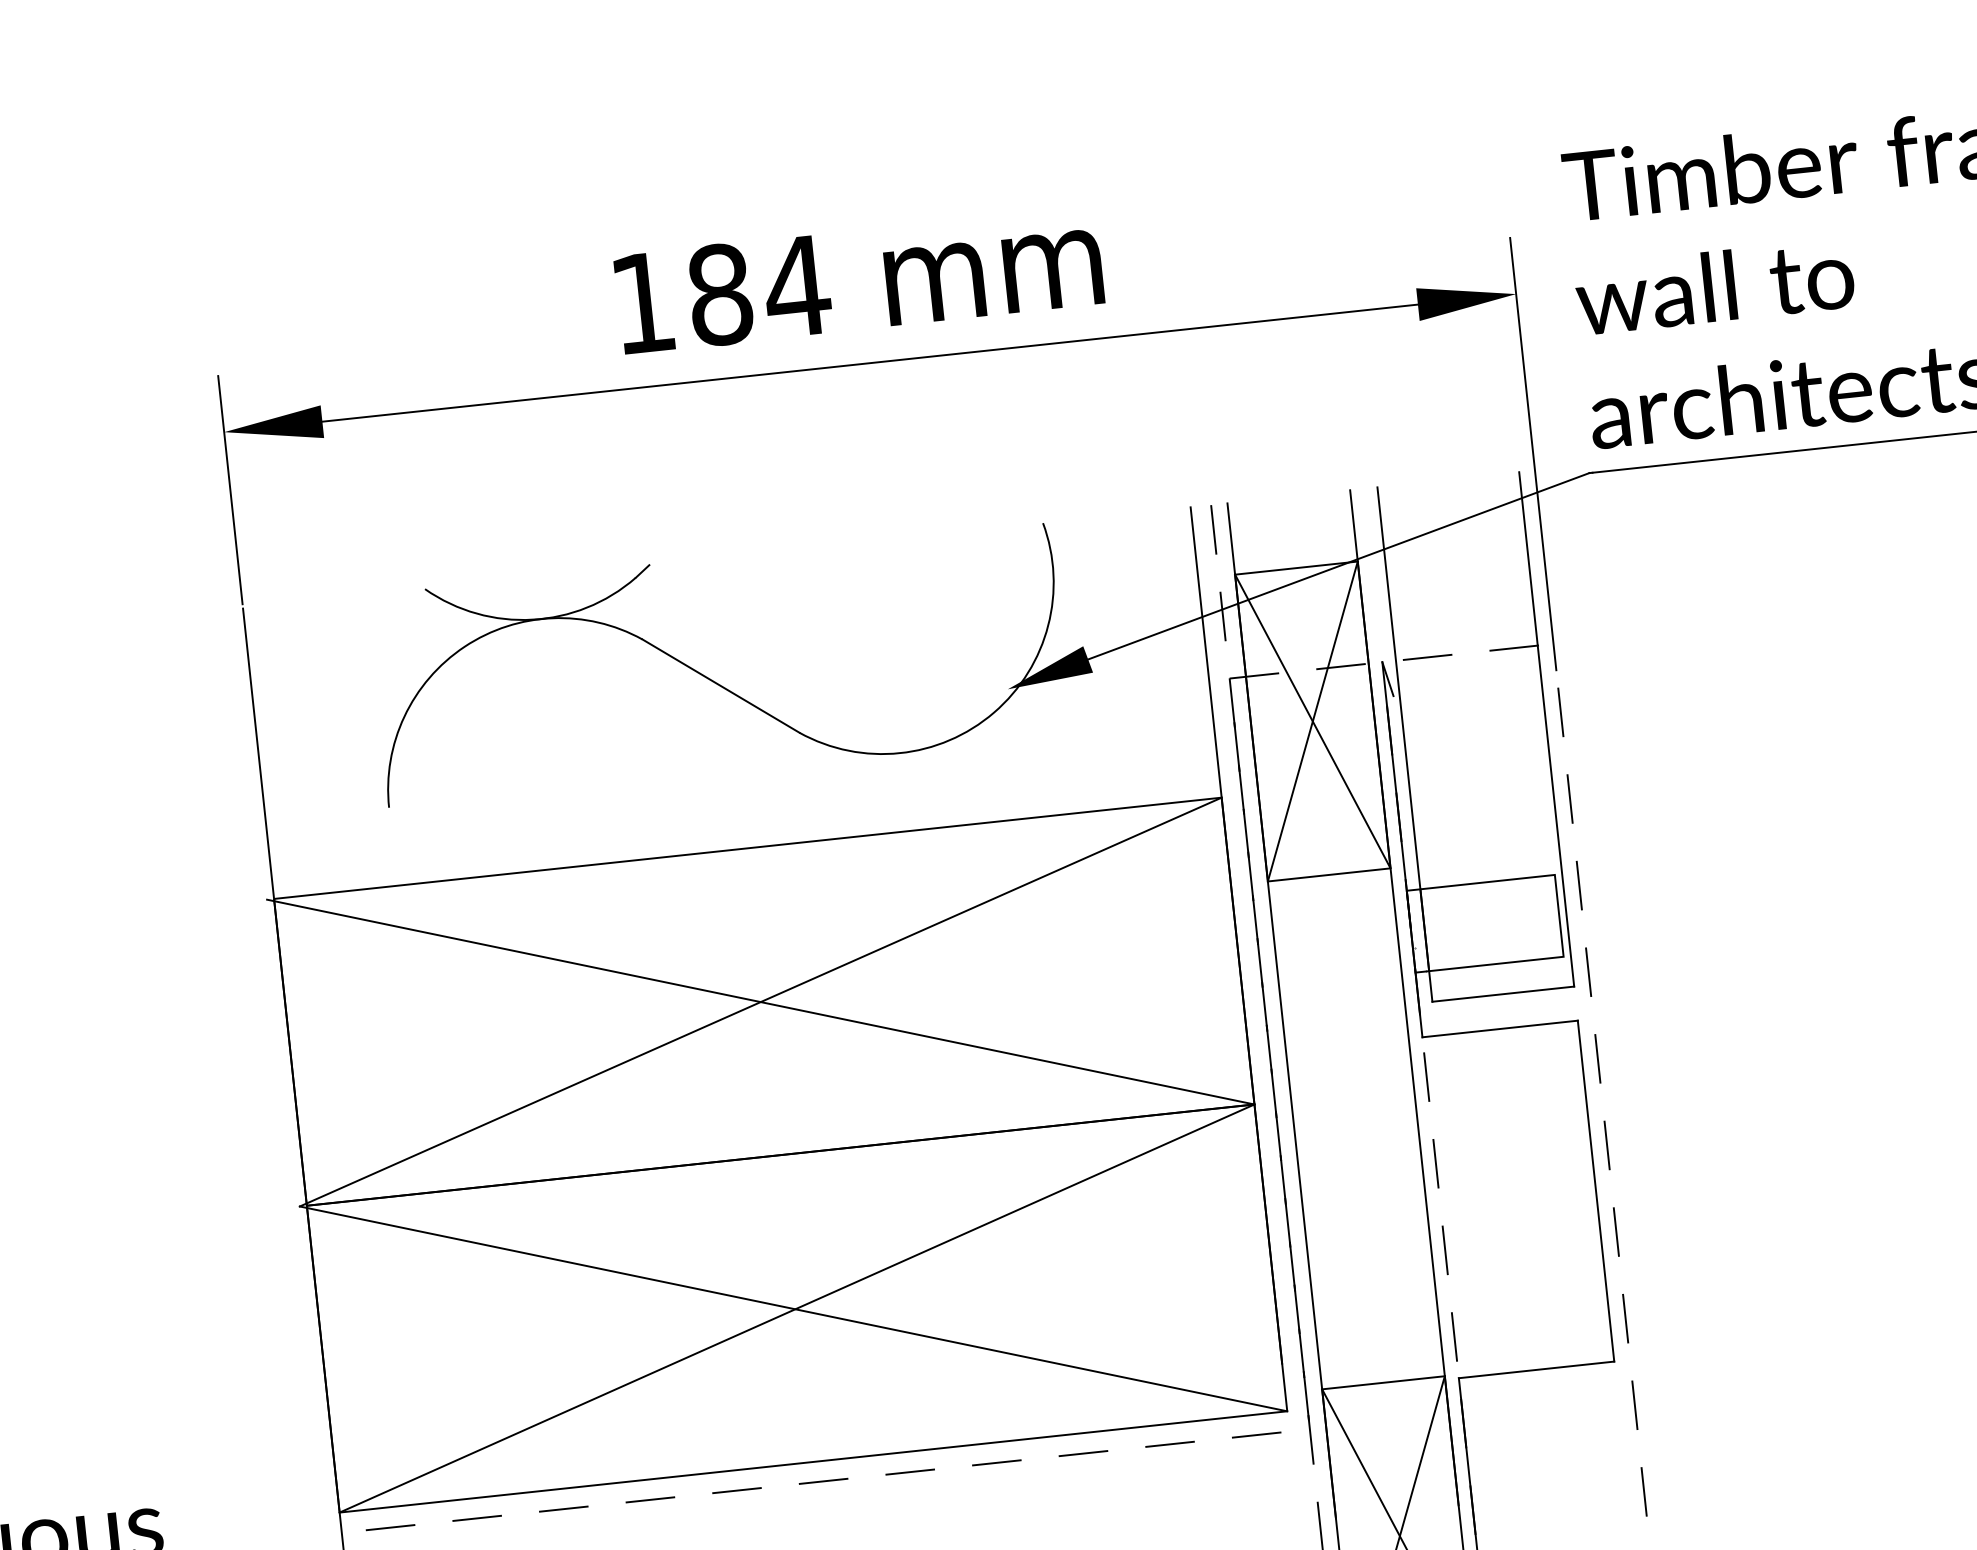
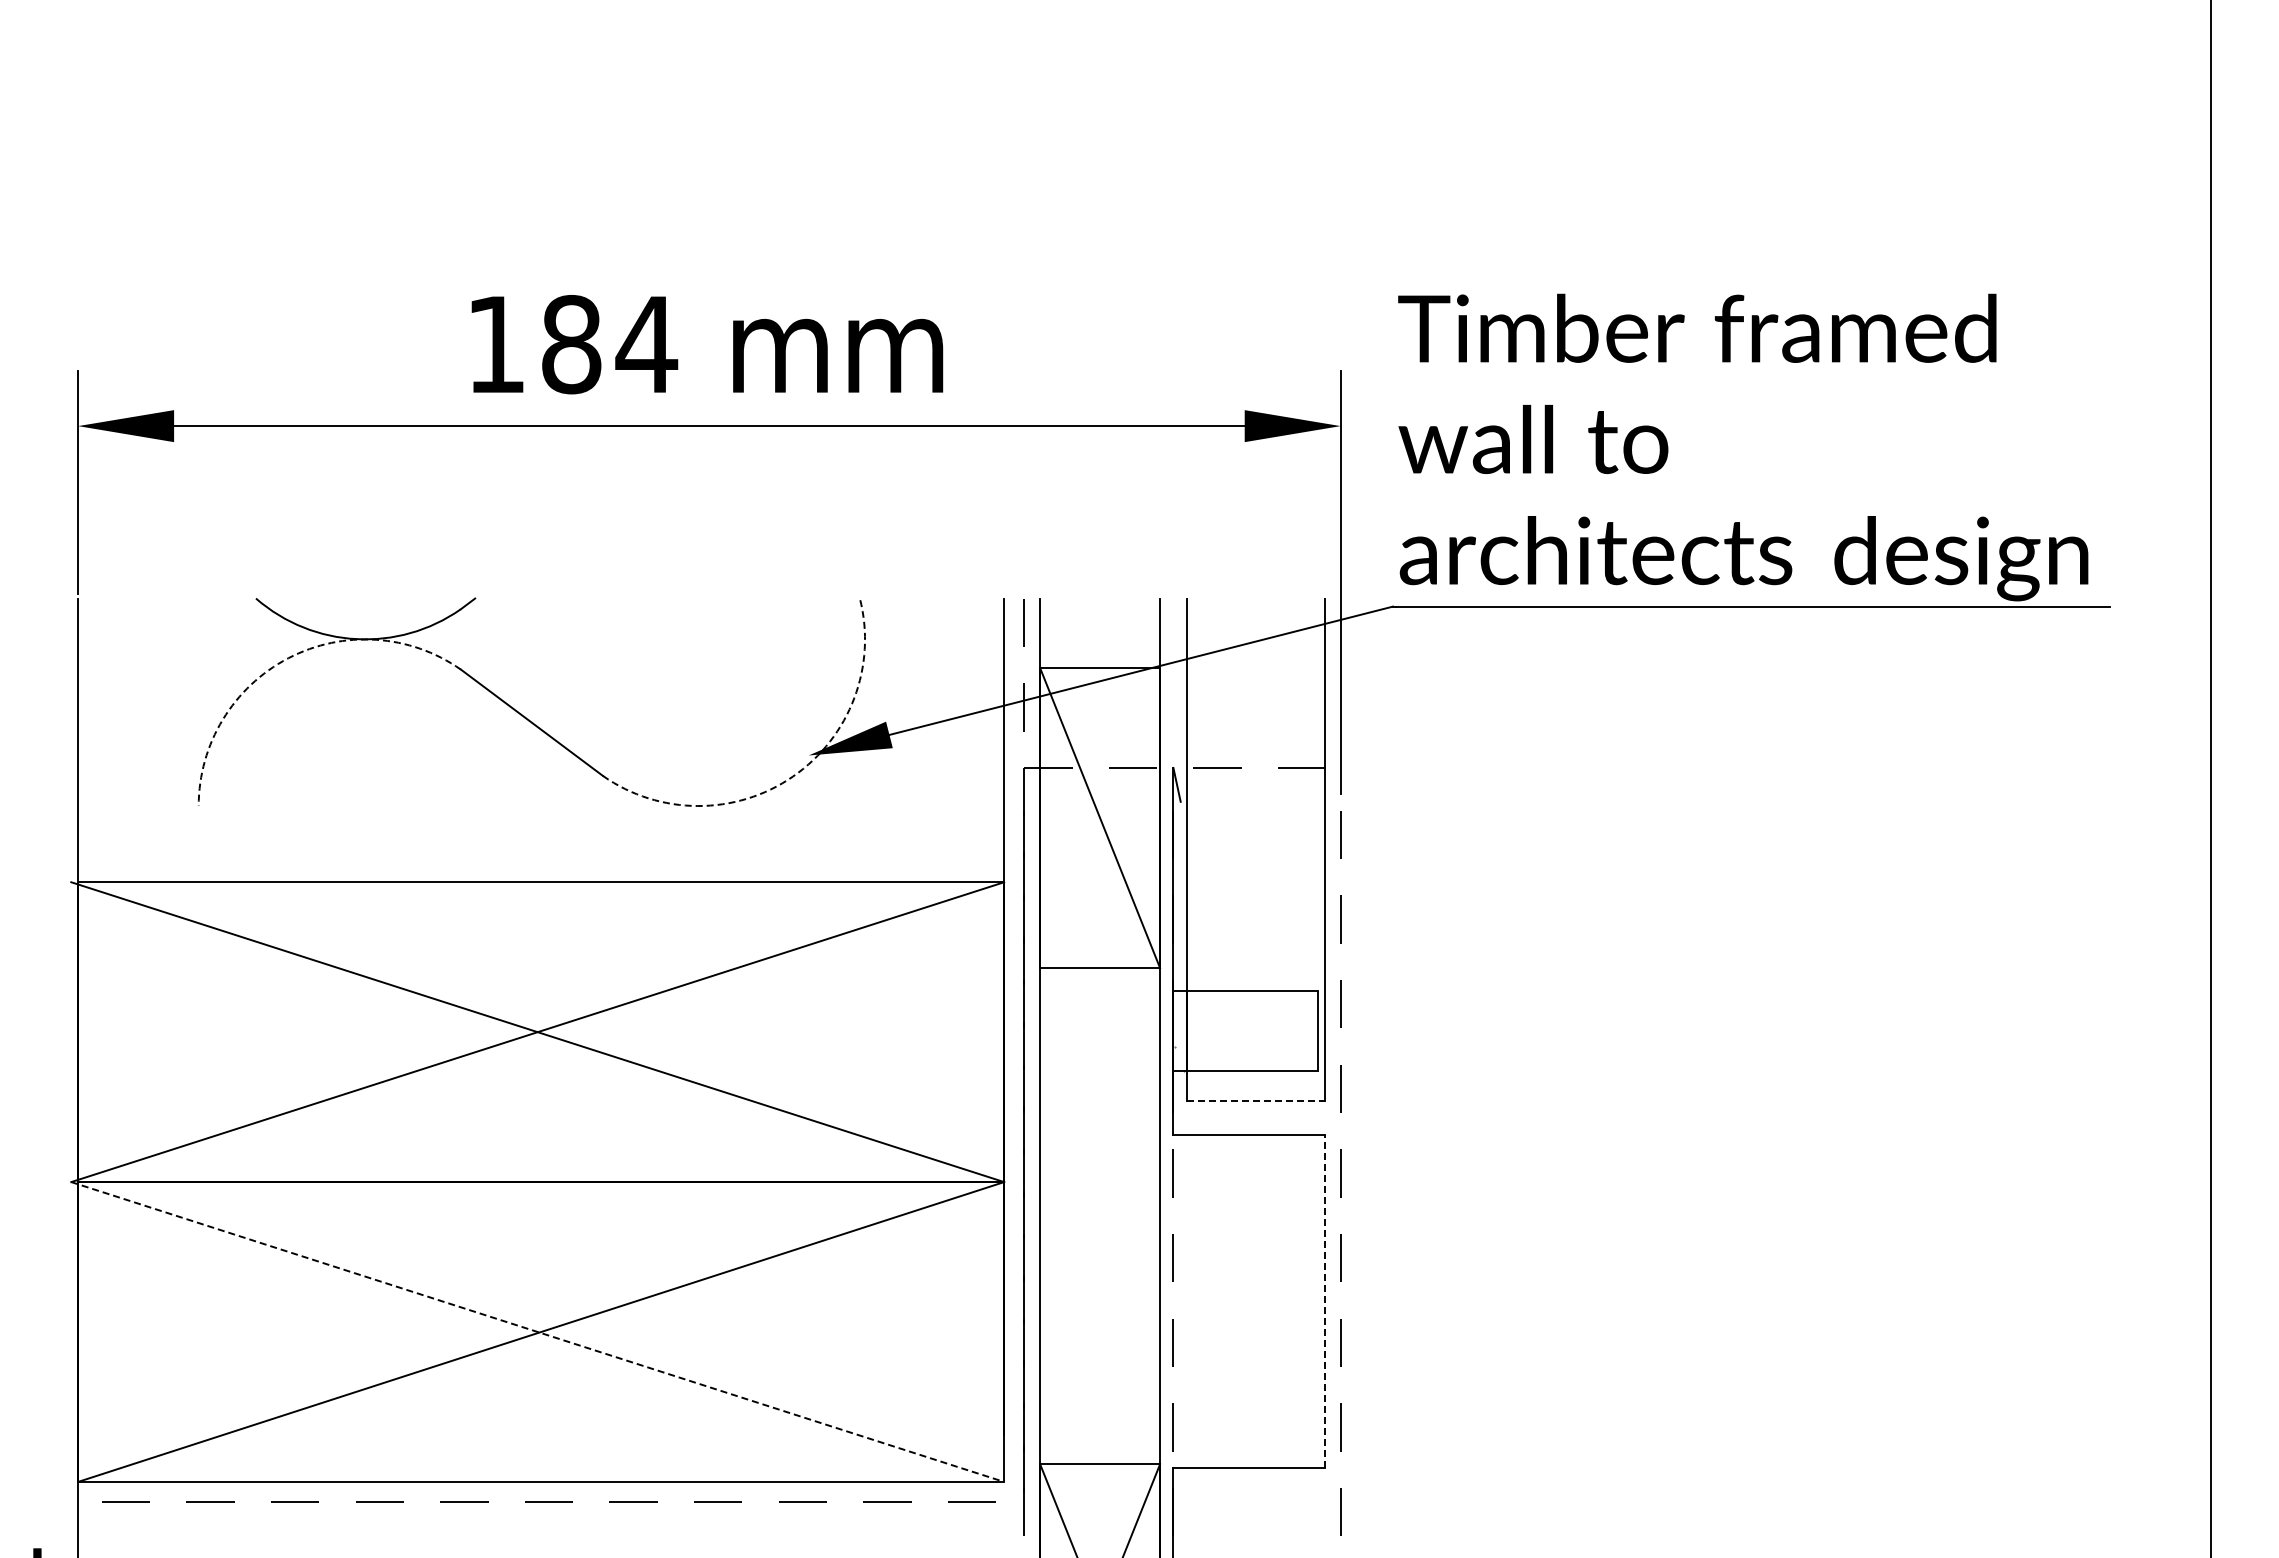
arc: (464, 646) -> (288, 658), solid -> dashed
arc: (994, 712) -> (793, 776), solid -> dashed
line: (1313, 721) -> (1100, 818), removed
line: (1503, 994) -> (1256, 1101), solid -> dashed
line: (1596, 1191) -> (1325, 1301), solid -> dashed
line: (793, 1309) -> (537, 1332), solid -> dashed

